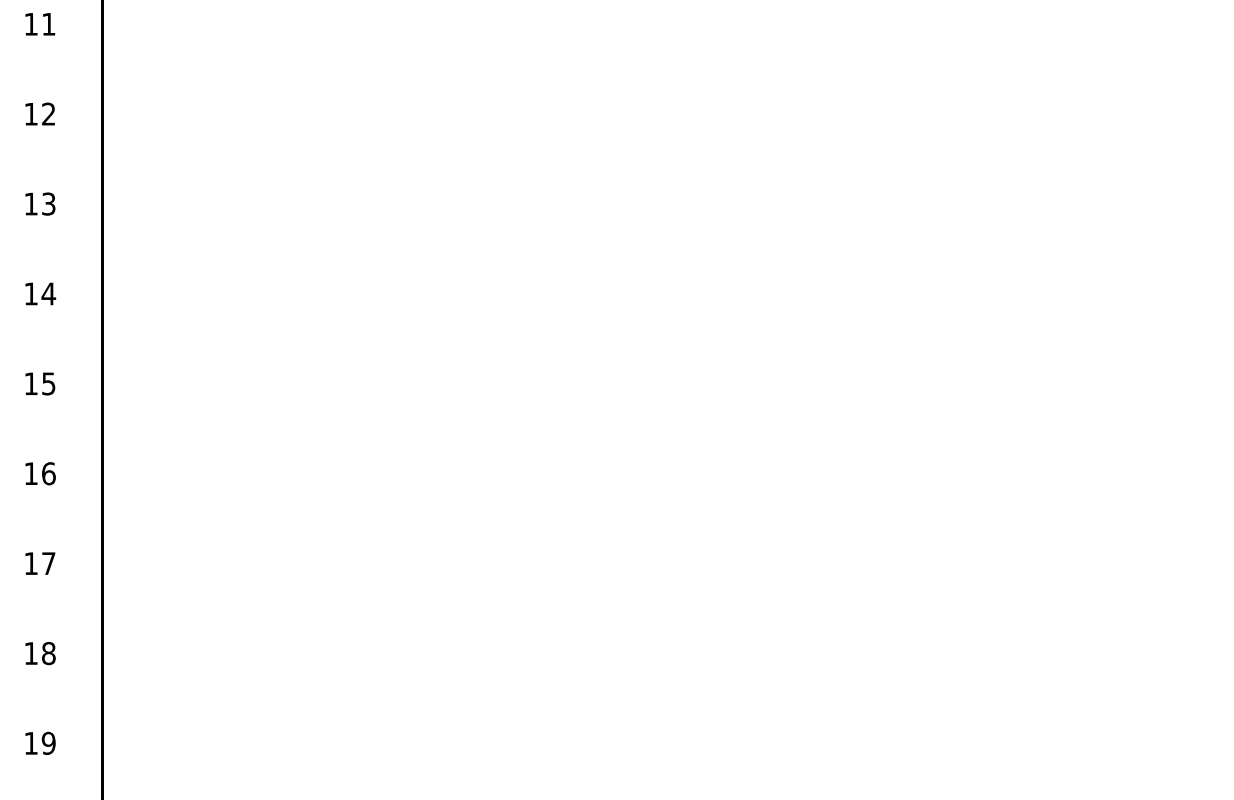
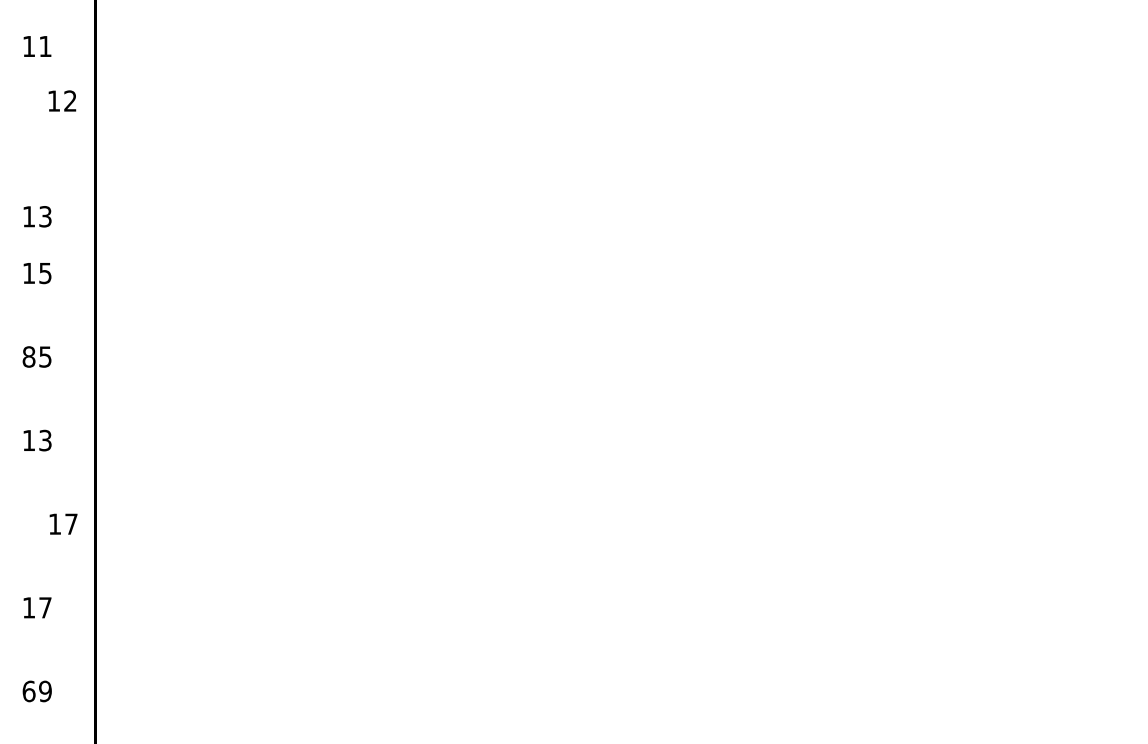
text: (40, 24) -> (37, 46), moved
text: (40, 113) -> (62, 100), moved
text: (40, 203) -> (37, 216), moved
text: (48, 294) -> (45, 273), 14 -> 15
text: (30, 383) -> (28, 356), 15 -> 85
text: (48, 473) -> (45, 440), 16 -> 13
text: (40, 562) -> (63, 523), moved
text: (48, 653) -> (45, 607), 18 -> 17
text: (30, 743) -> (28, 691), 19 -> 69

